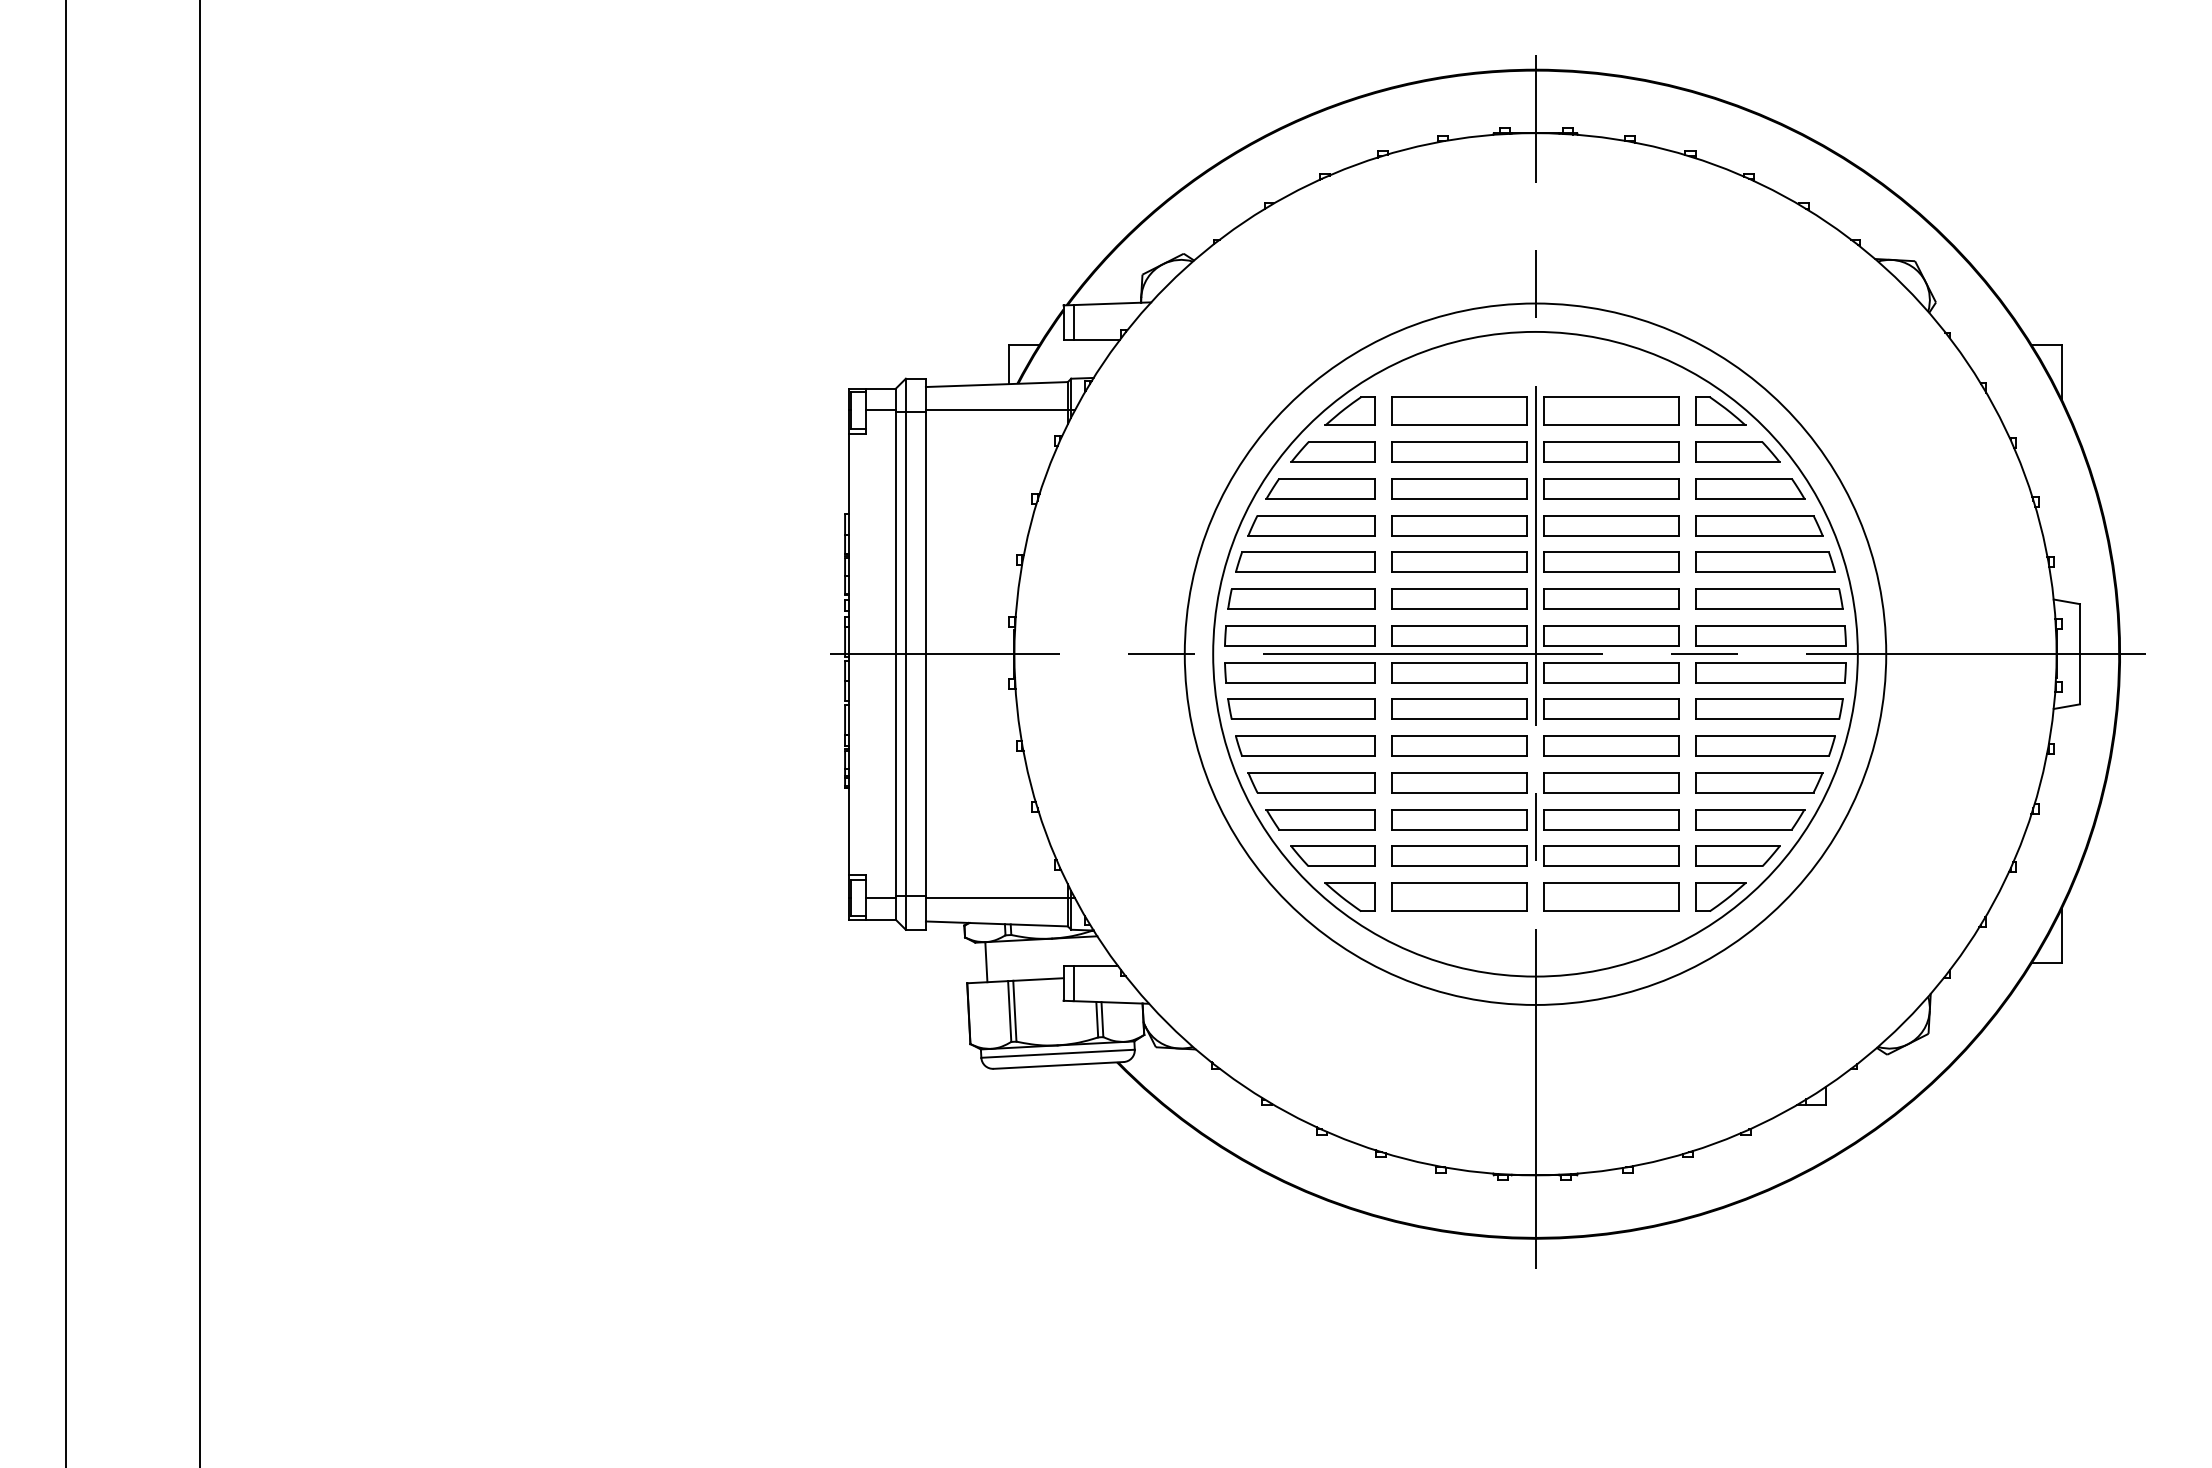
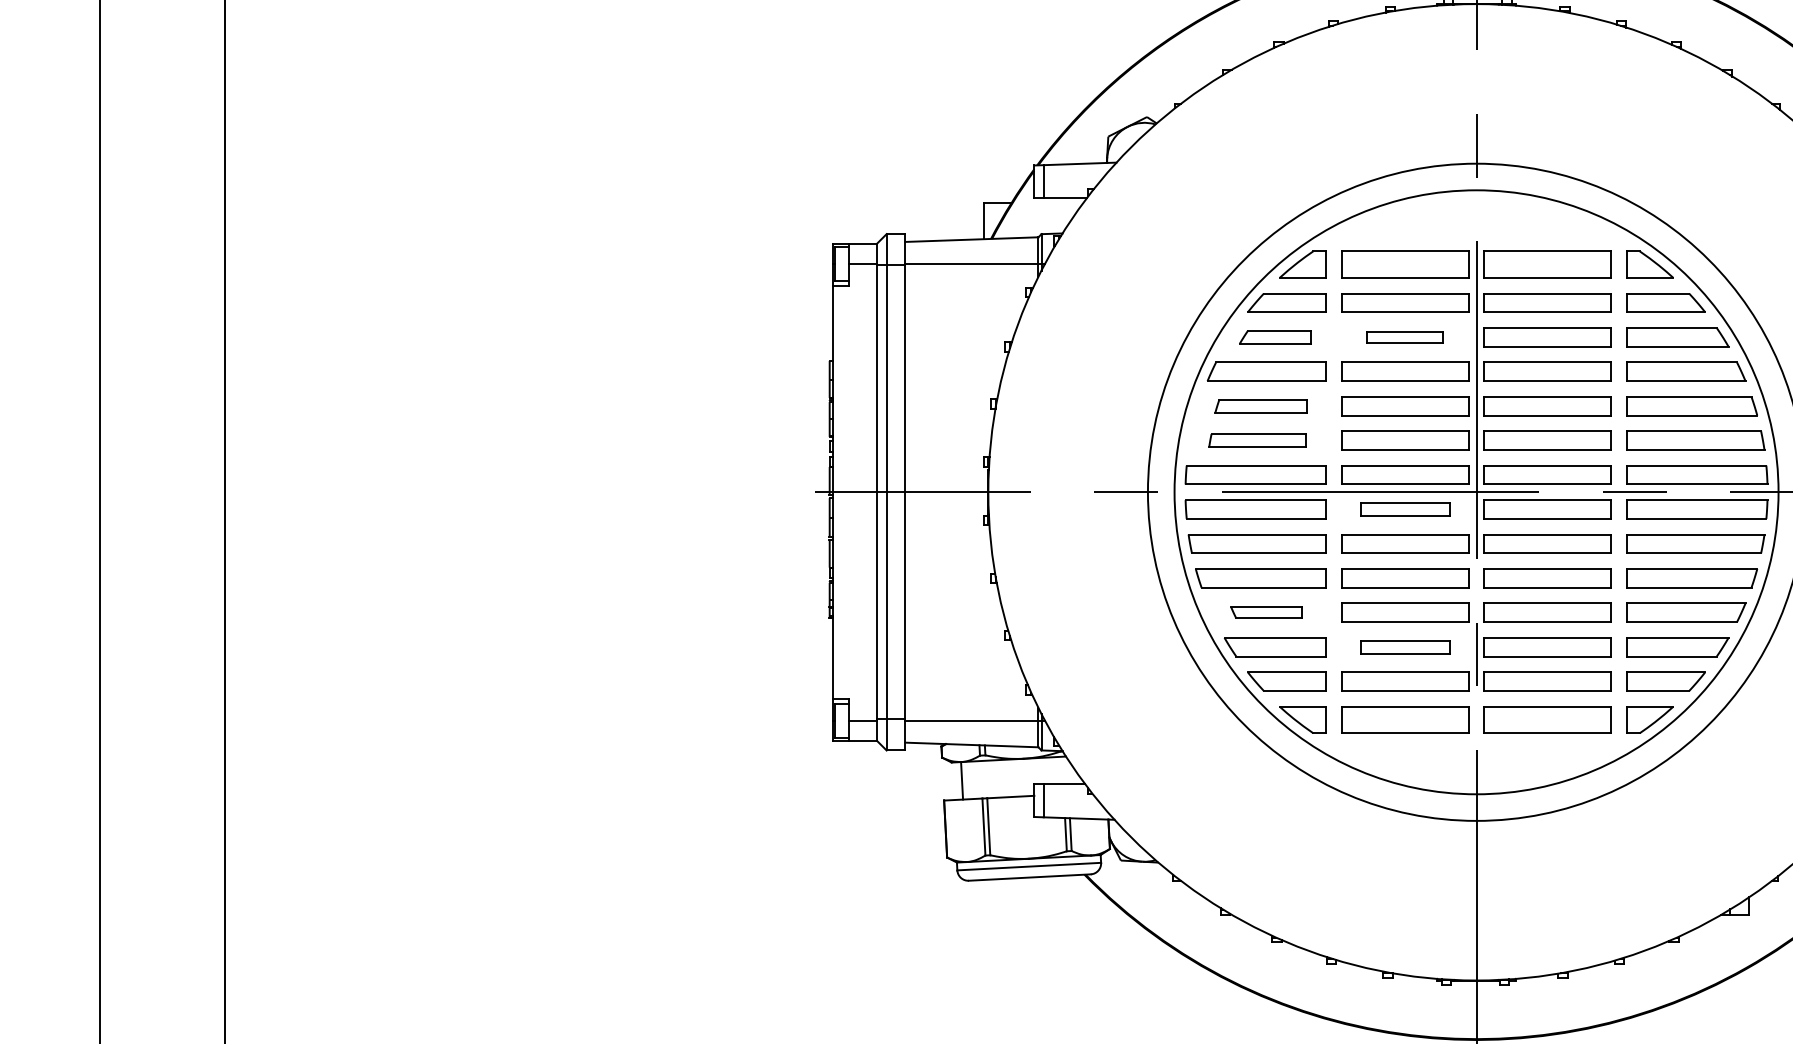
part: (1320, 488) -> (1275, 337), size x0.7
part: (1459, 488) -> (1405, 337), size x0.6
part: (1305, 561) -> (1261, 405), size x0.7
part: (1301, 598) -> (1257, 440), size x0.7
part: (1459, 672) -> (1405, 509), size x0.7
part: (1311, 782) -> (1266, 612), size x0.6
part: (1459, 819) -> (1405, 647), size x0.7

